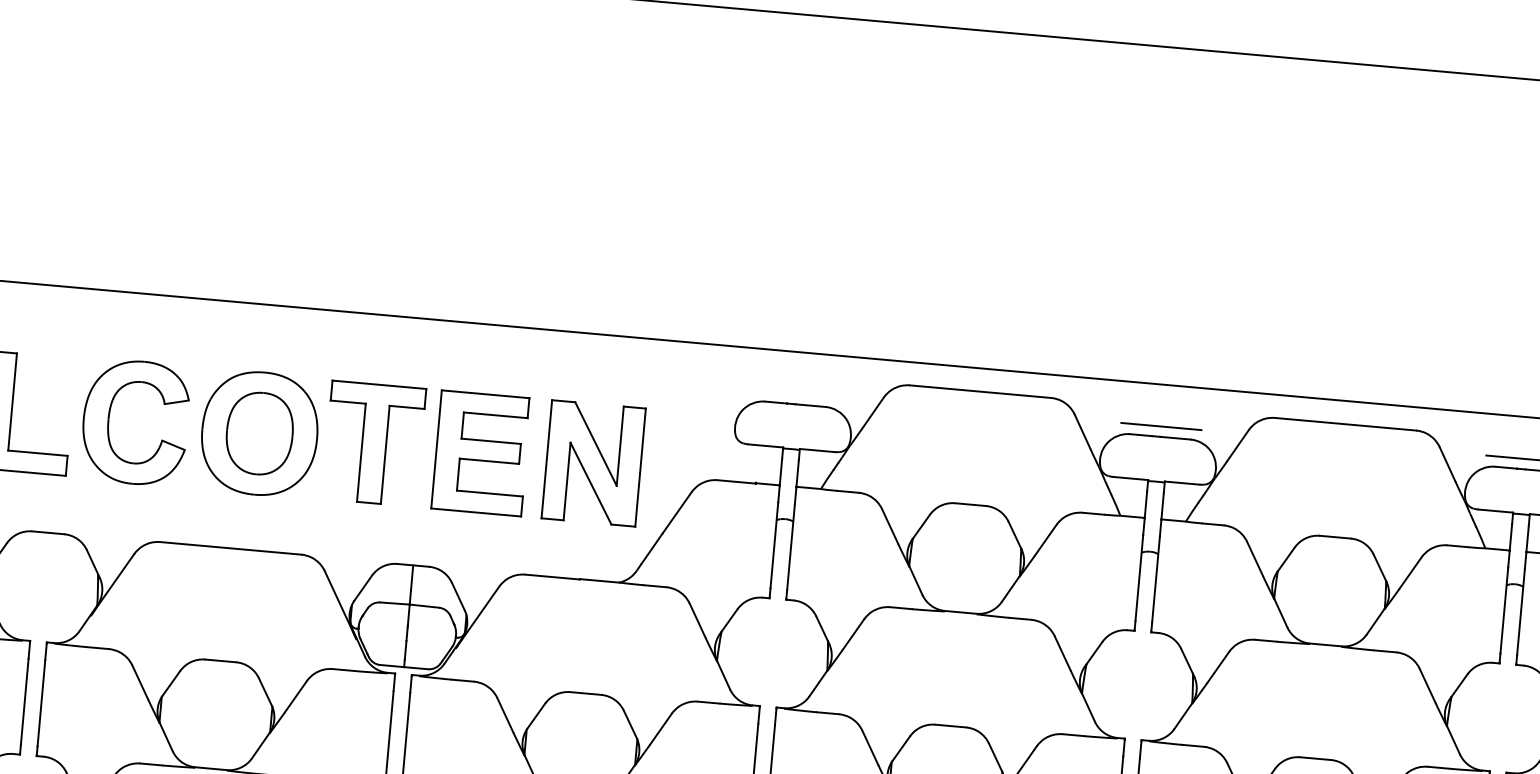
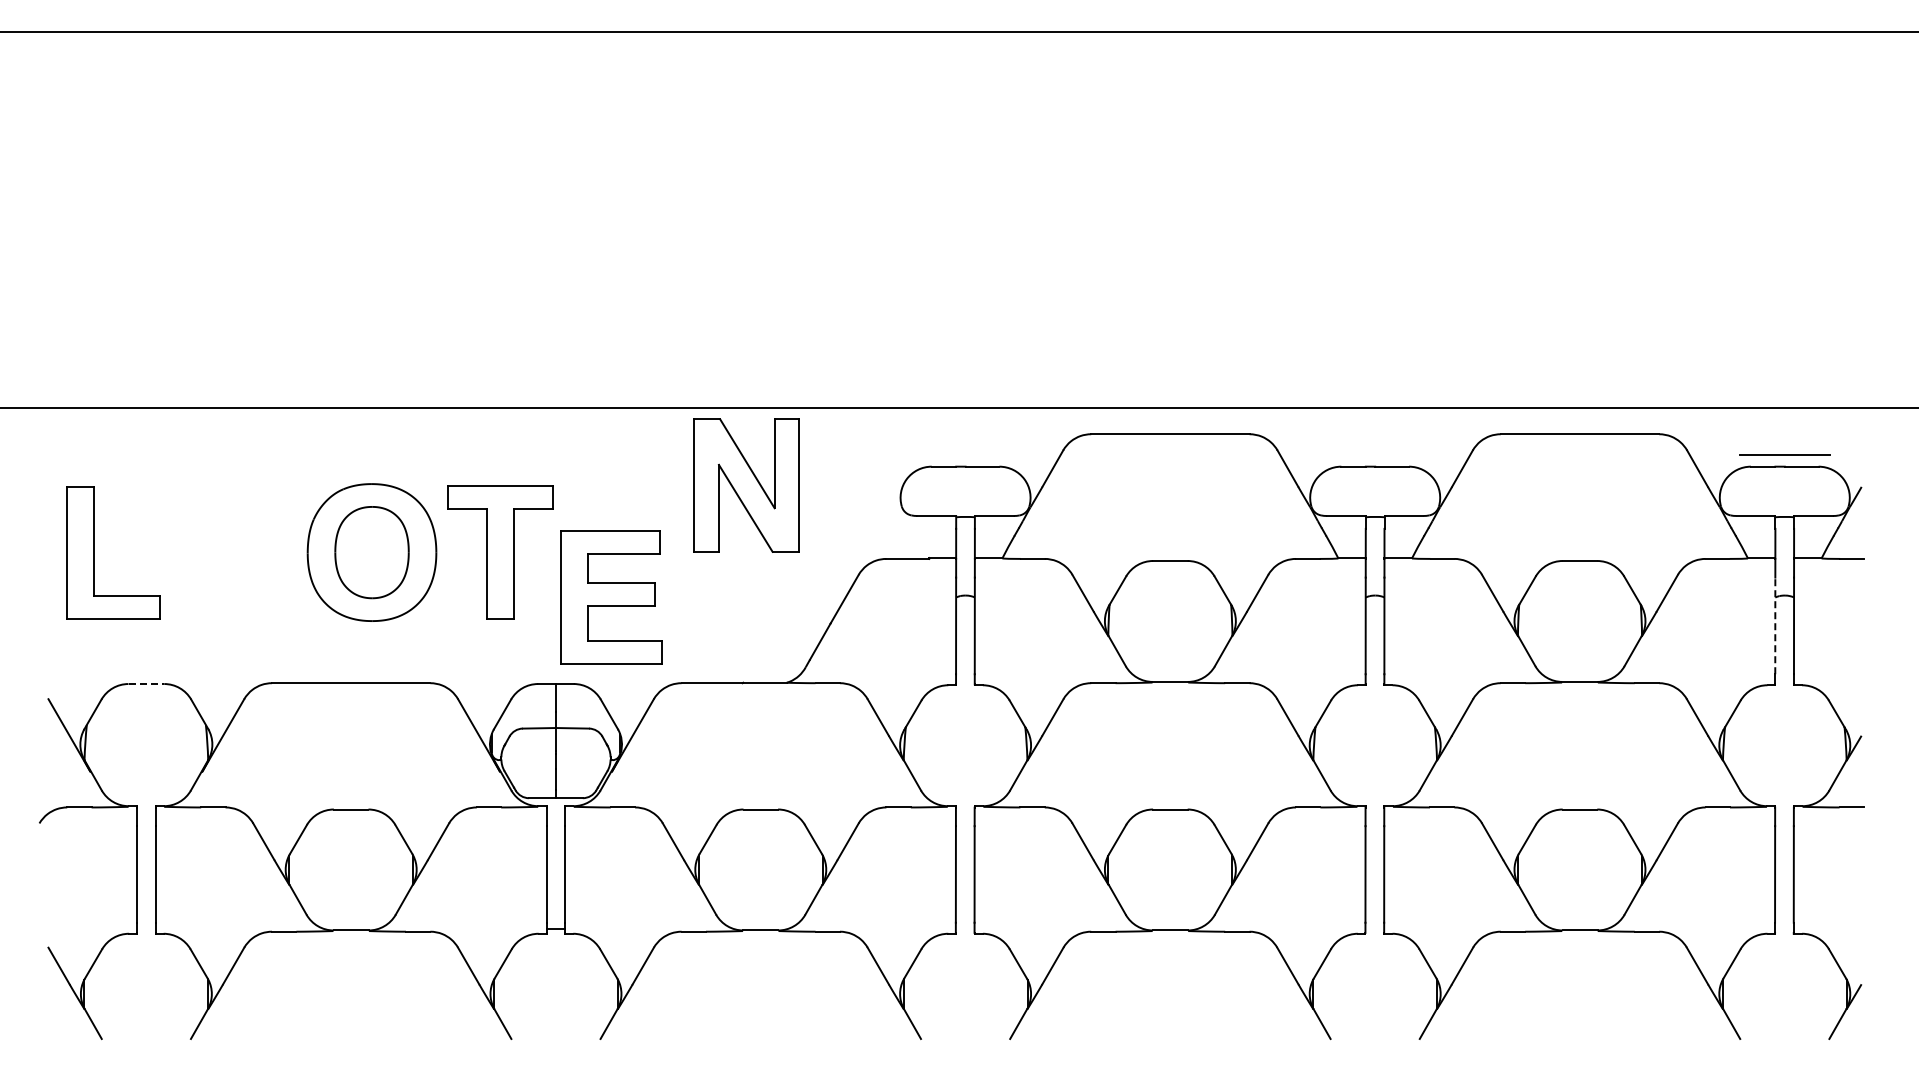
part: (109, 420) -> (203, 552), removed
line: (1161, 426) -> (1375, 455), removed
part: (481, 453) -> (611, 597), moved
part: (593, 463) -> (746, 485), moved
line: (48, 533) -> (146, 684), solid -> dashed
line: (1504, 610) -> (1775, 625), solid -> dashed

